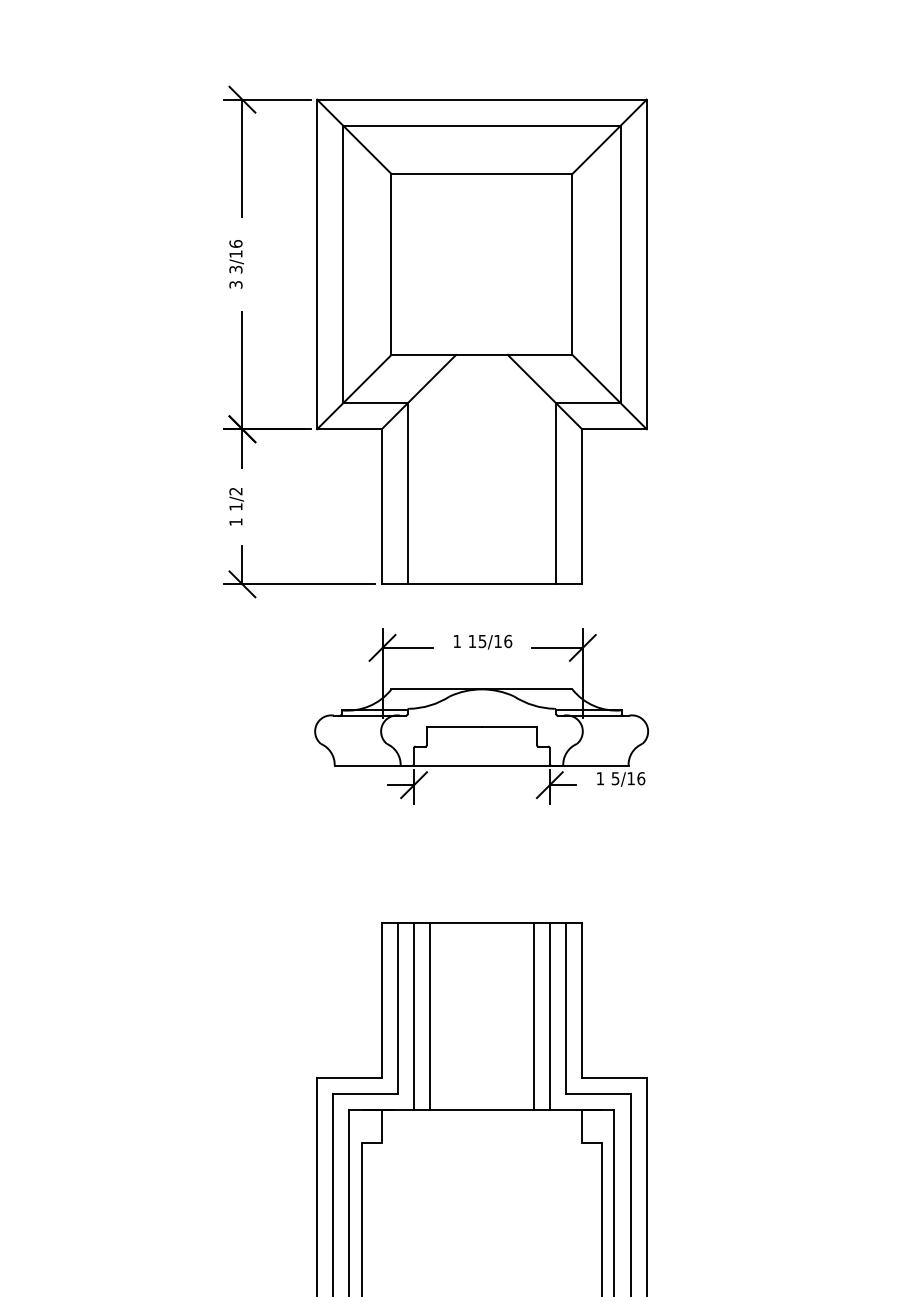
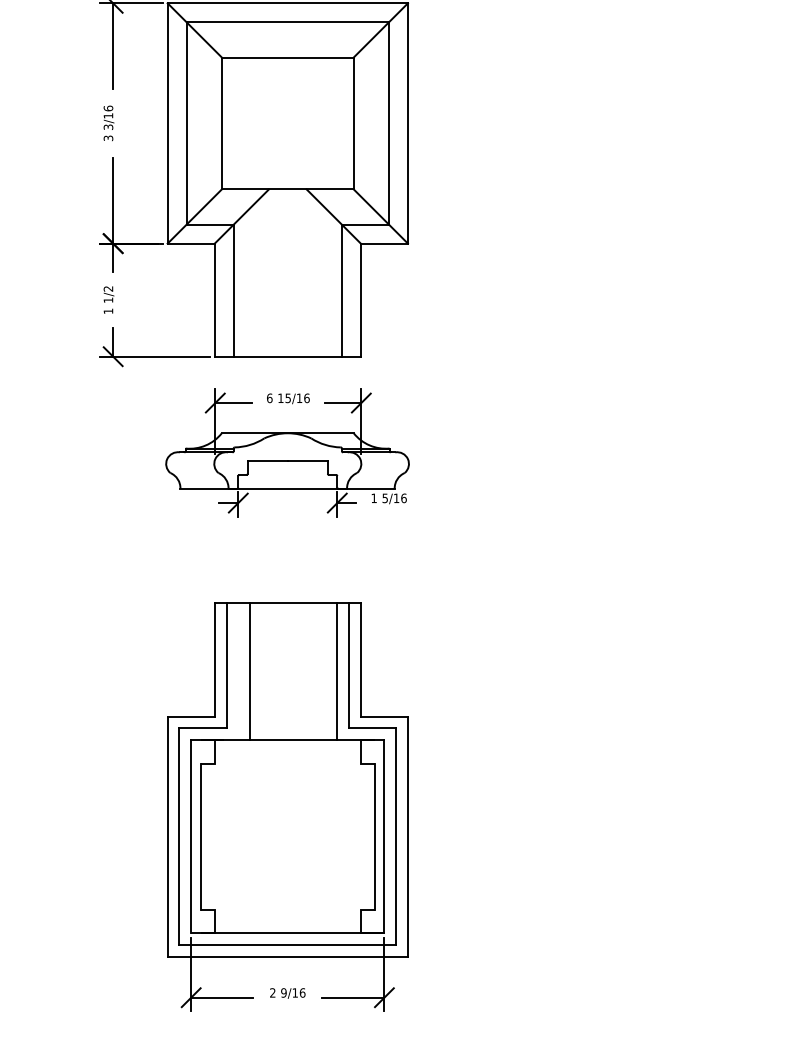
text: (456, 641) -> (269, 398), 1 -> 6
line: (414, 1016) -> (238, 671), removed
line: (533, 1016) -> (325, 671), removed

